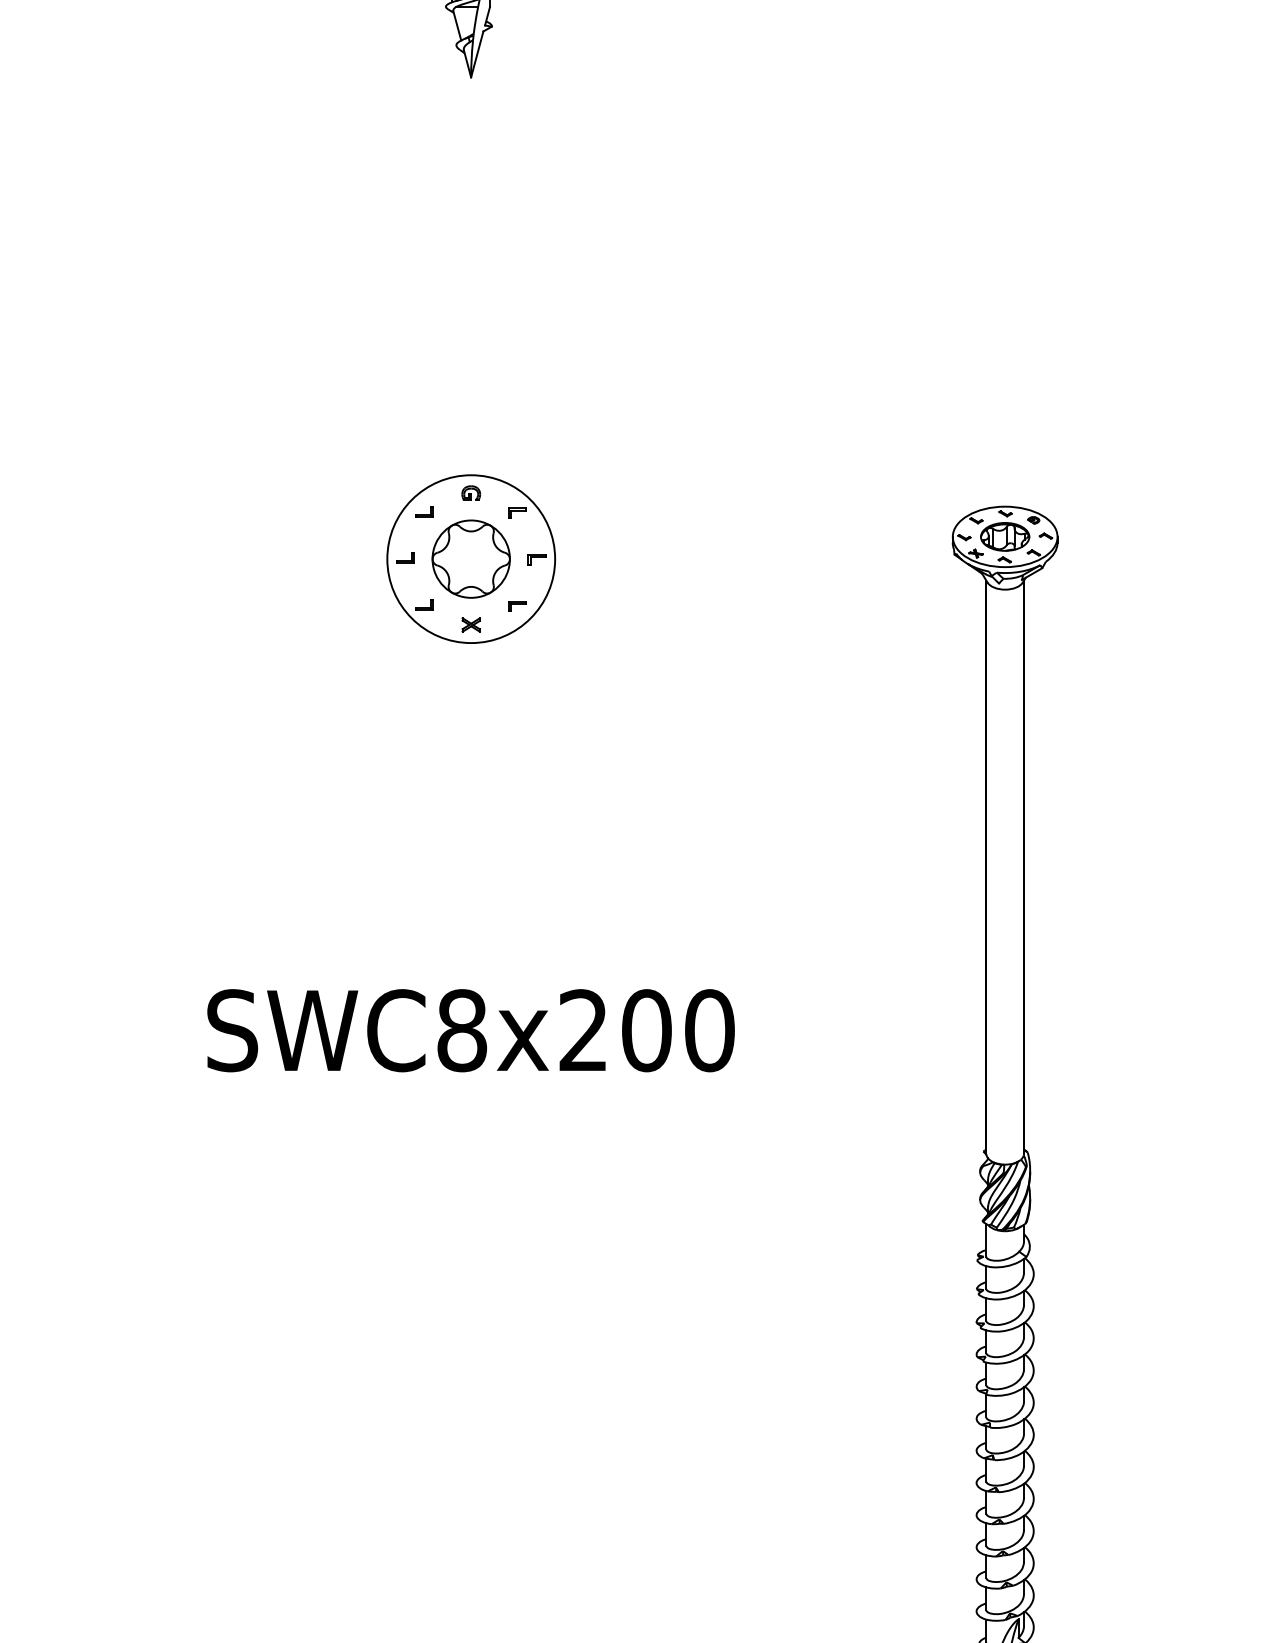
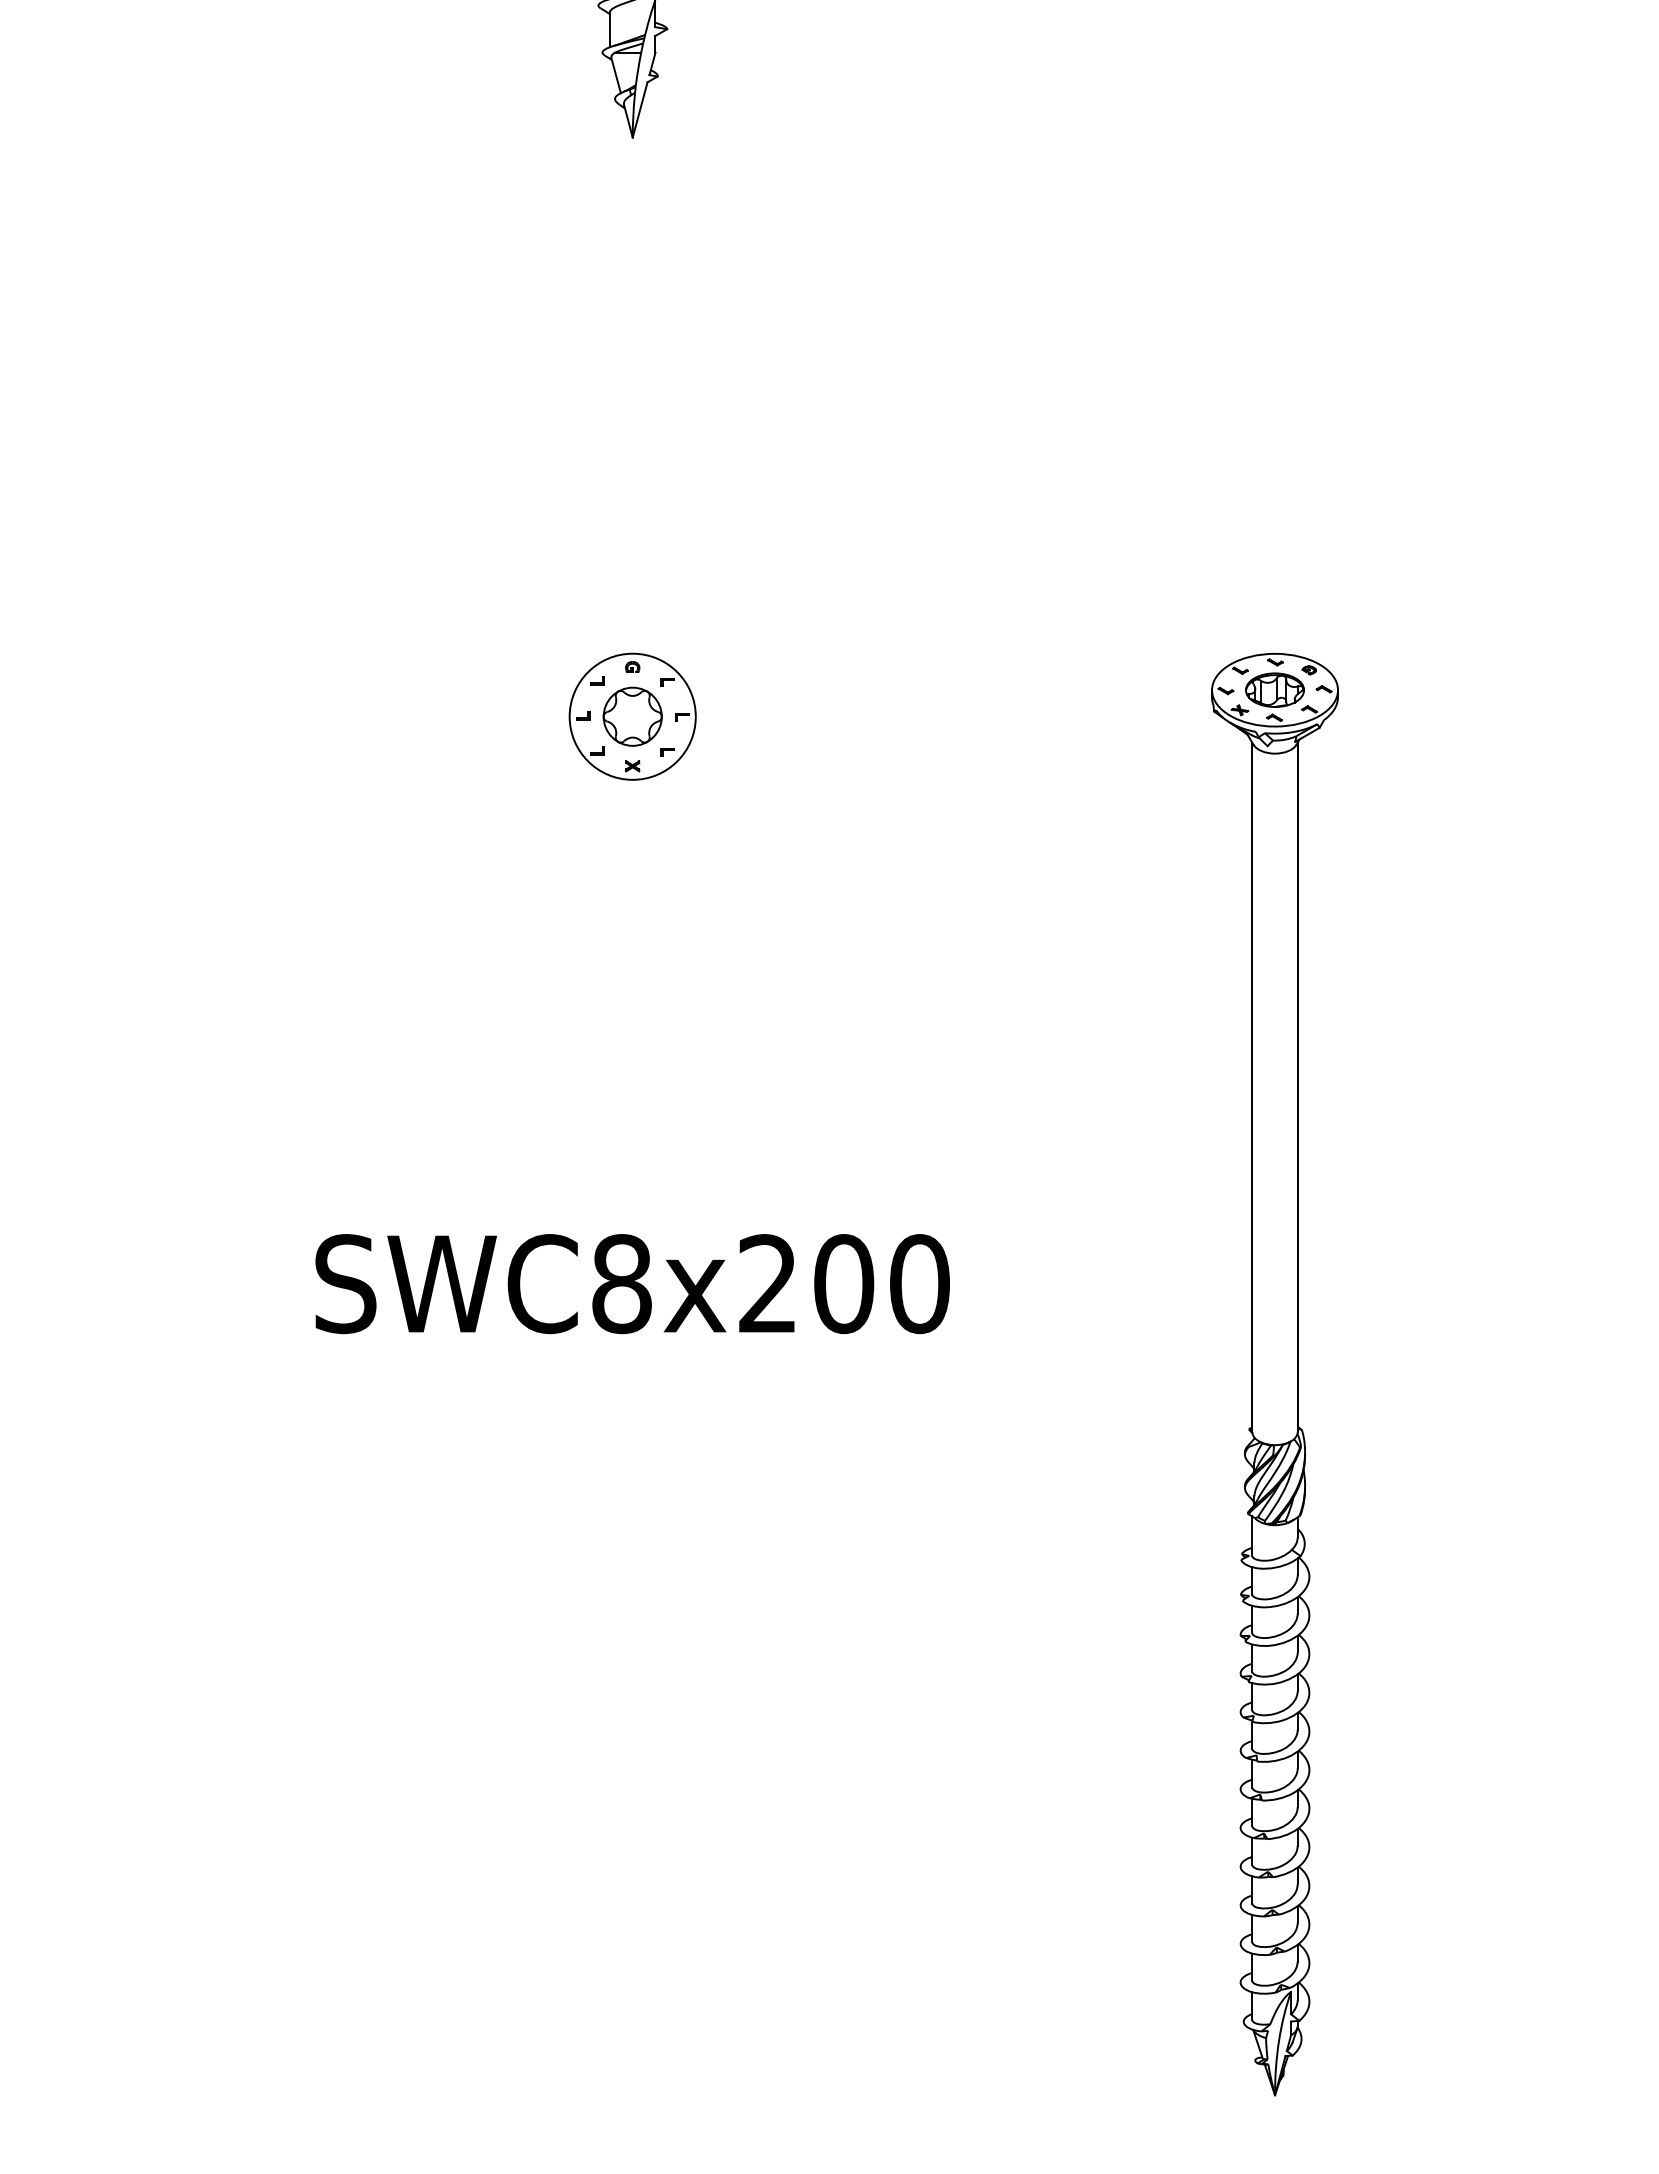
part: (470, 558) -> (632, 716), size x0.62

